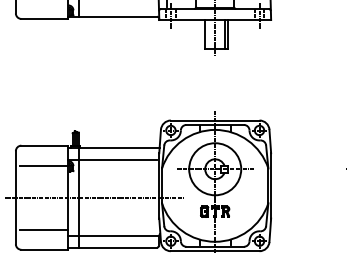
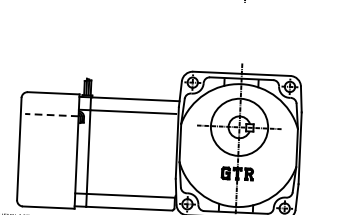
line: (43, 165) -> (51, 114), solid -> dashed
line: (94, 197) -> (105, 152), removed
line: (43, 229) -> (48, 185), removed

